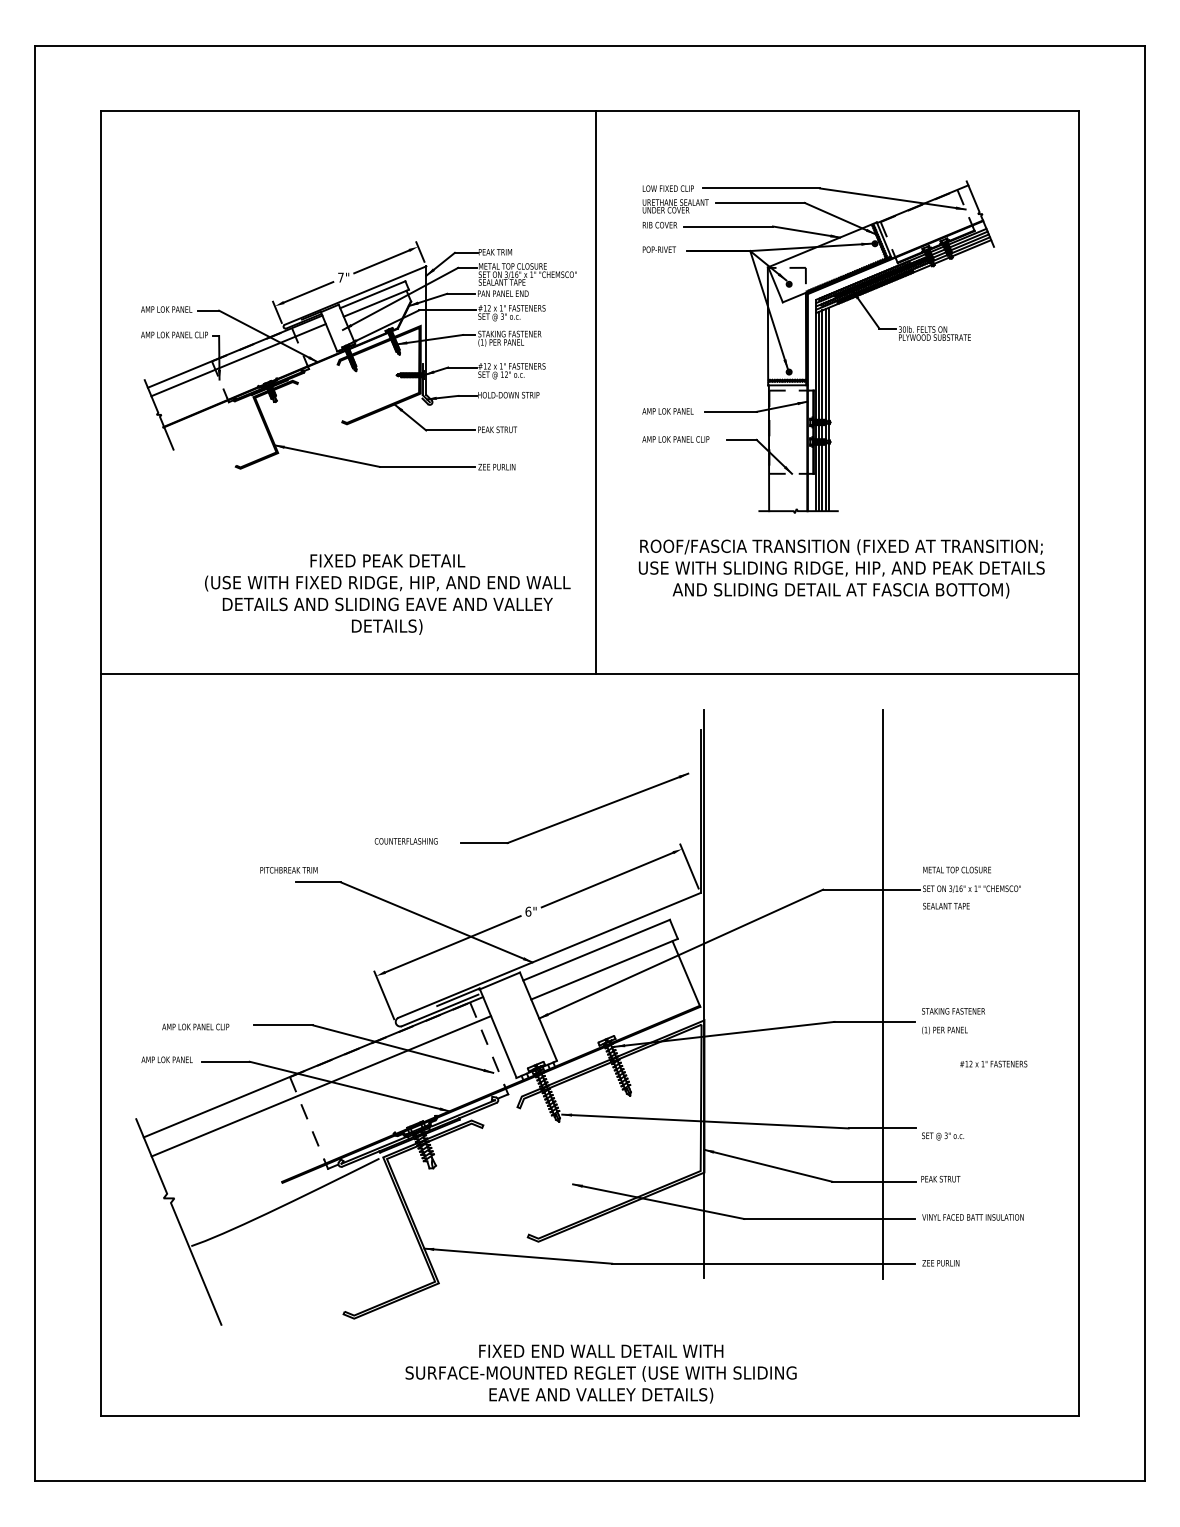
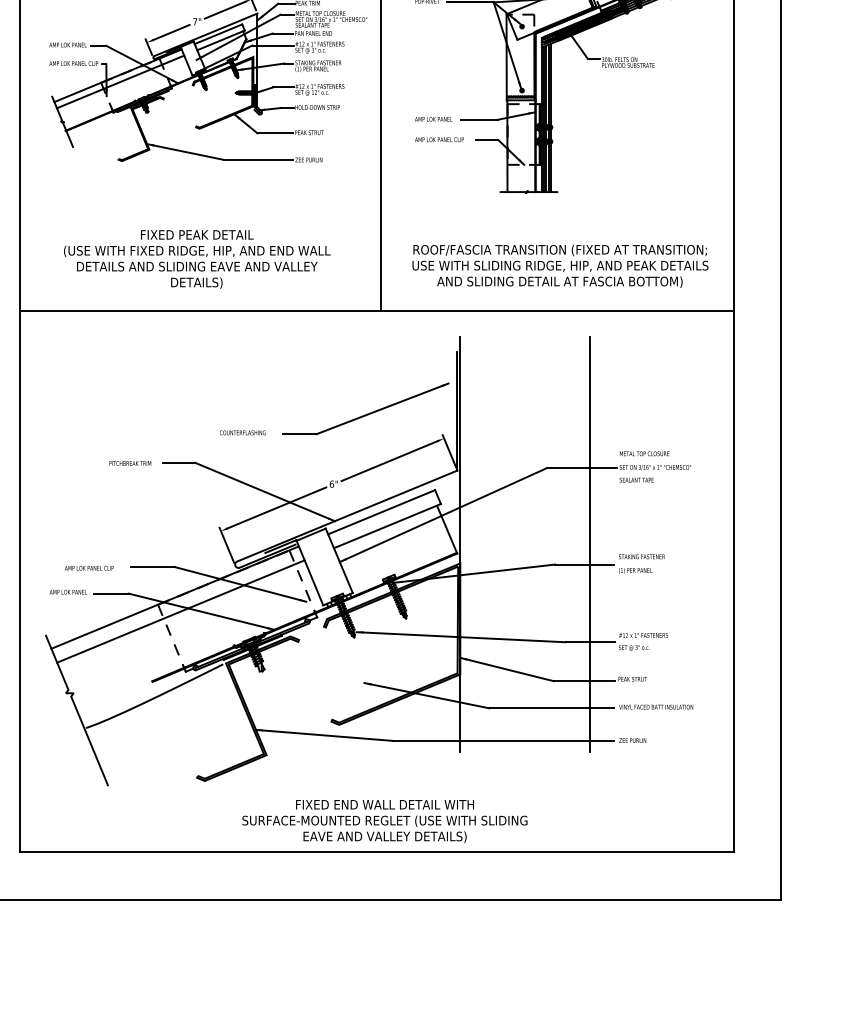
text: (841, 568) -> (560, 265), moved
text: (387, 594) -> (197, 259), moved
text: (288, 870) -> (129, 463), moved
text: (993, 1063) -> (643, 635), moved

